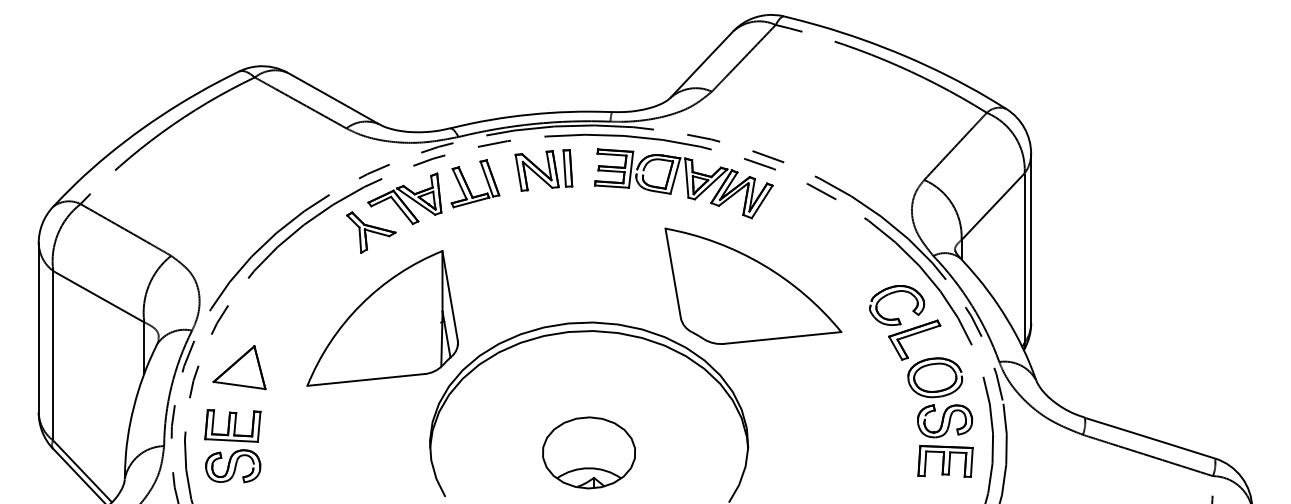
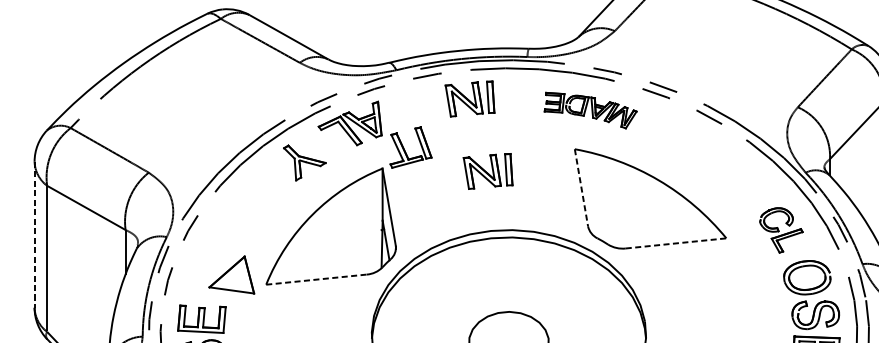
part: (683, 183) -> (590, 110), size x0.6
part: (468, 185) -> (405, 149), moved
part: (371, 232) -> (305, 162), moved
part: (564, 254) -> (487, 171), added
line: (673, 273) -> (581, 187), solid -> dashed
part: (905, 322) -> (781, 230), size x0.7
line: (38, 327) -> (34, 234), solid -> dashed
line: (782, 337) -> (675, 243), solid -> dashed
part: (239, 367) -> (231, 274), moved
line: (365, 379) -> (316, 279), solid -> dashed

